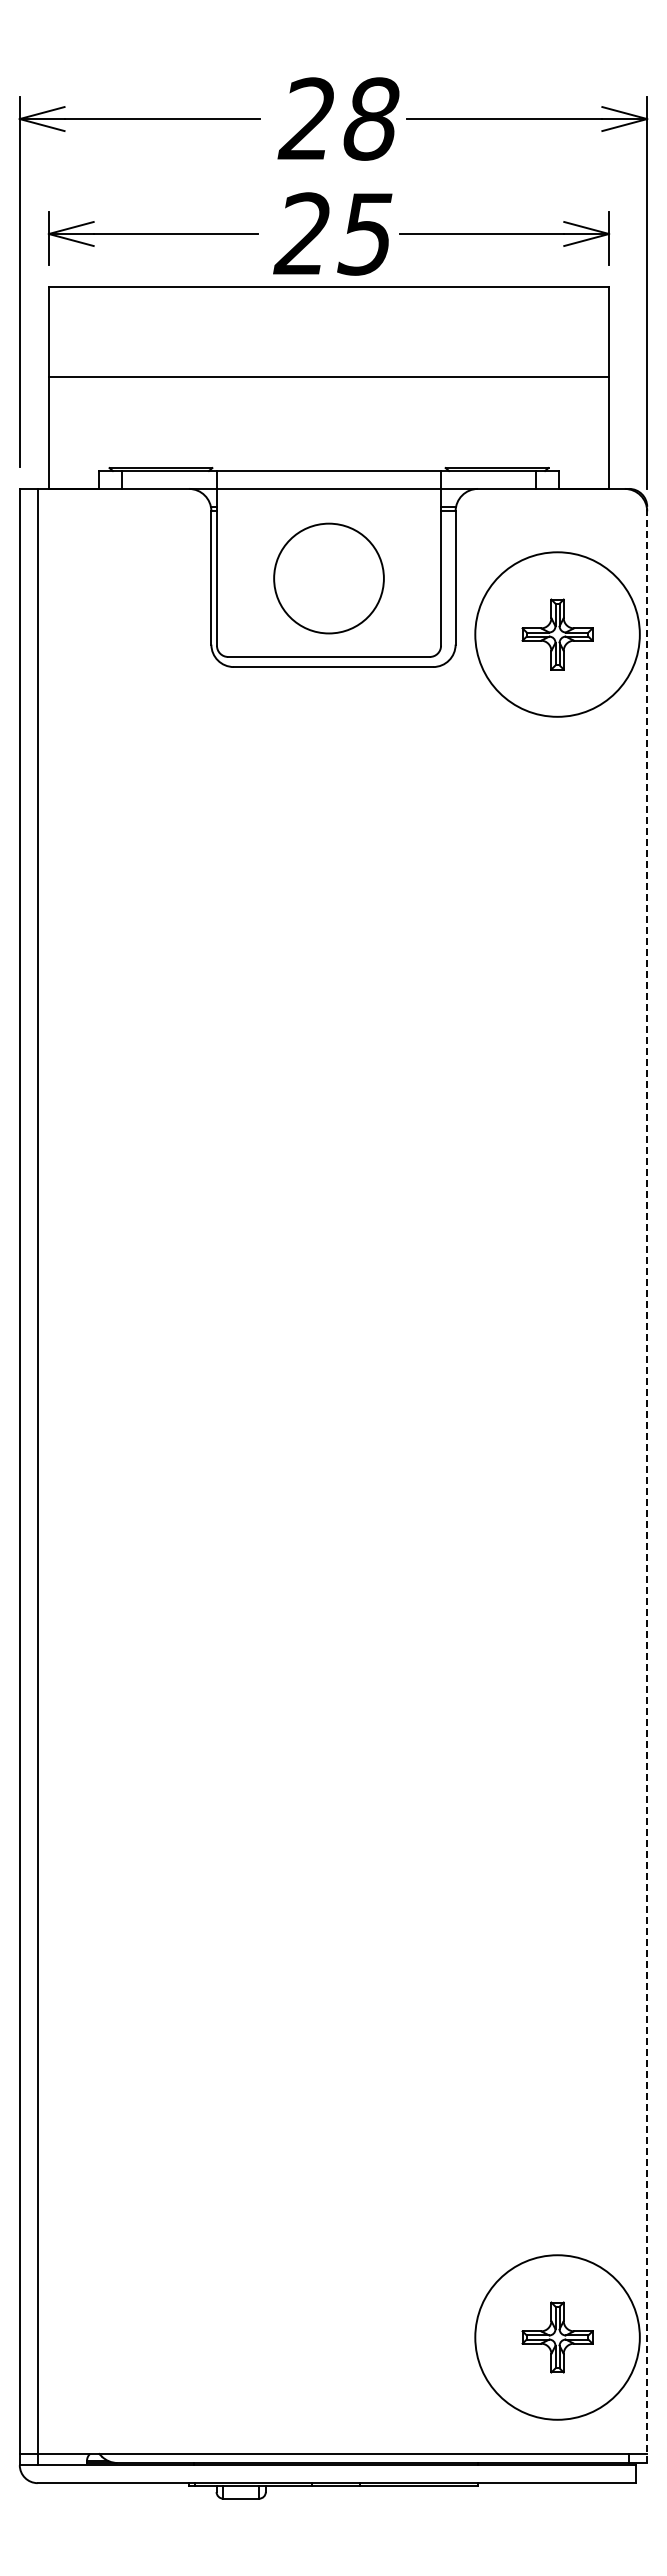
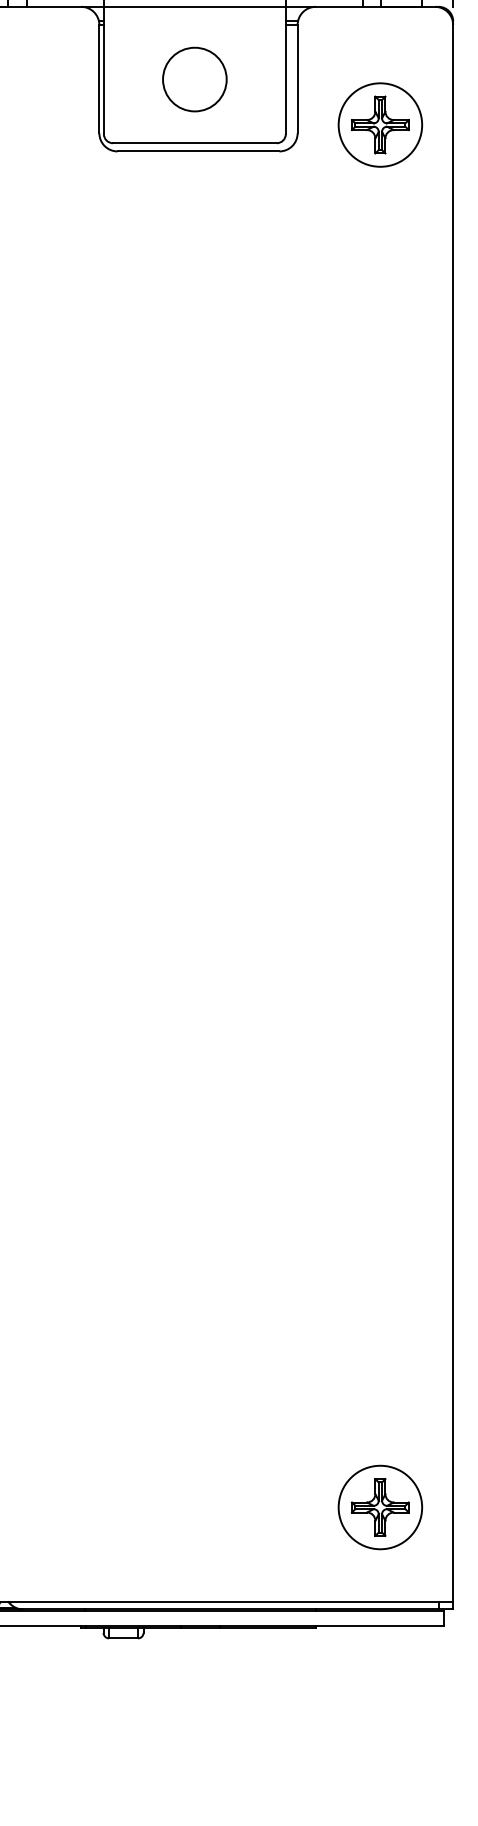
circle: (328, 578) -> (194, 79), size x0.71
circle: (557, 634) -> (380, 125), size x0.62
line: (647, 1484) -> (453, 815), dashed -> solid
circle: (557, 2337) -> (380, 1507), size x0.62

